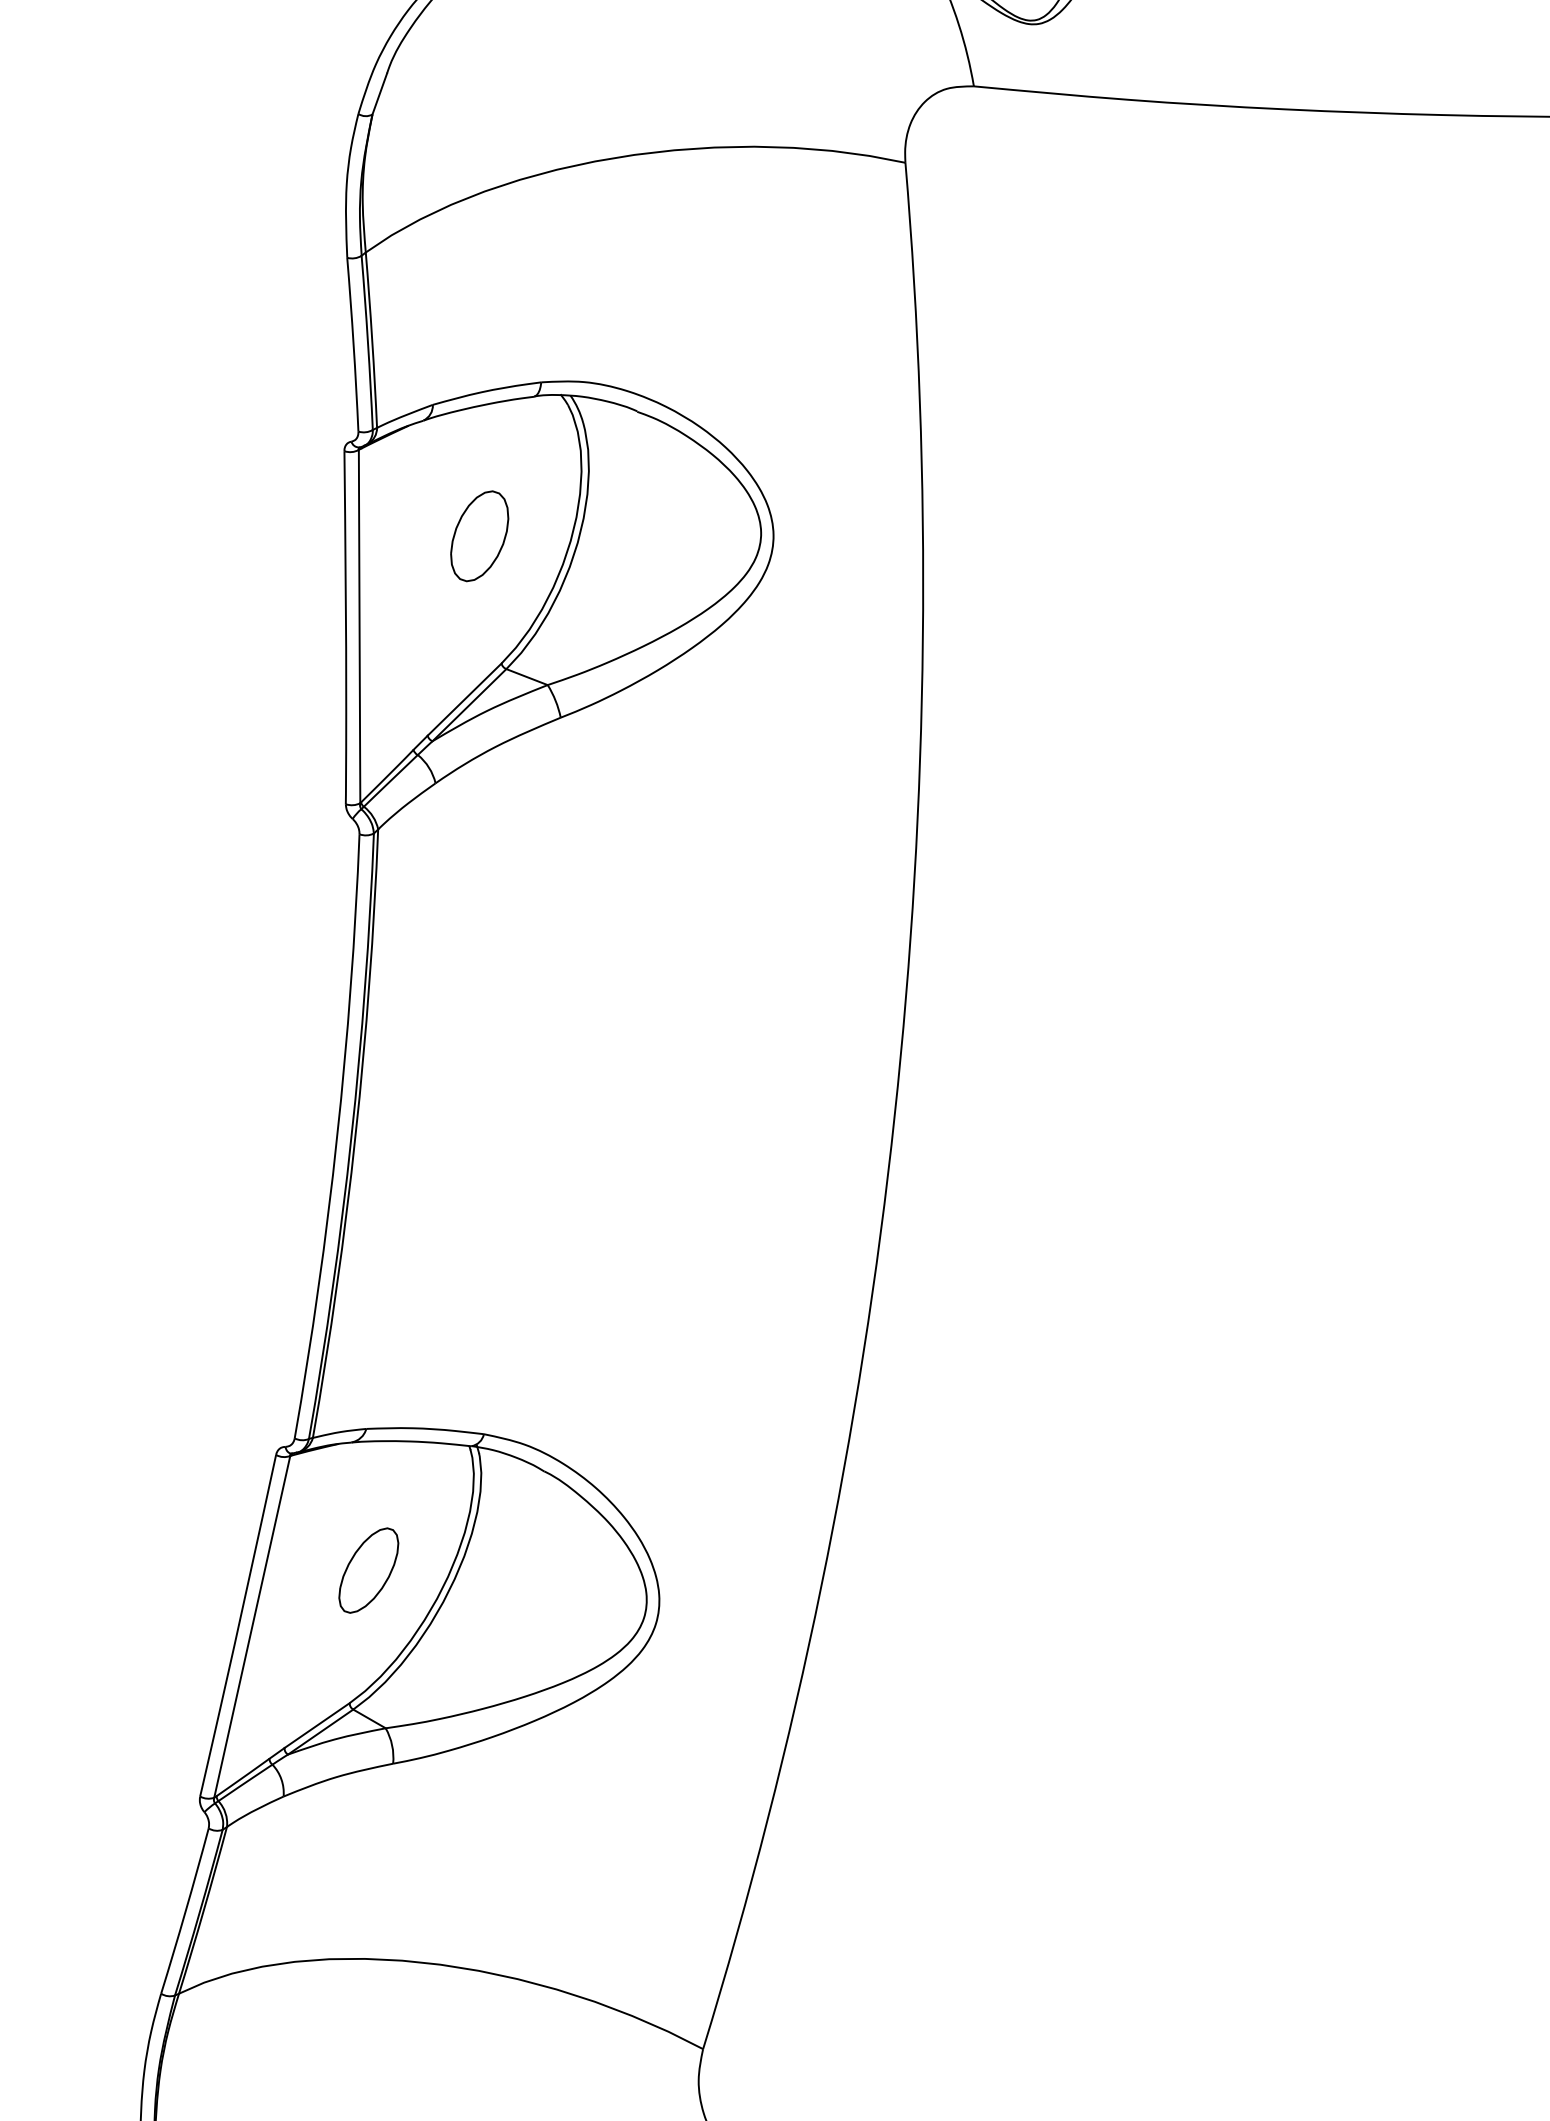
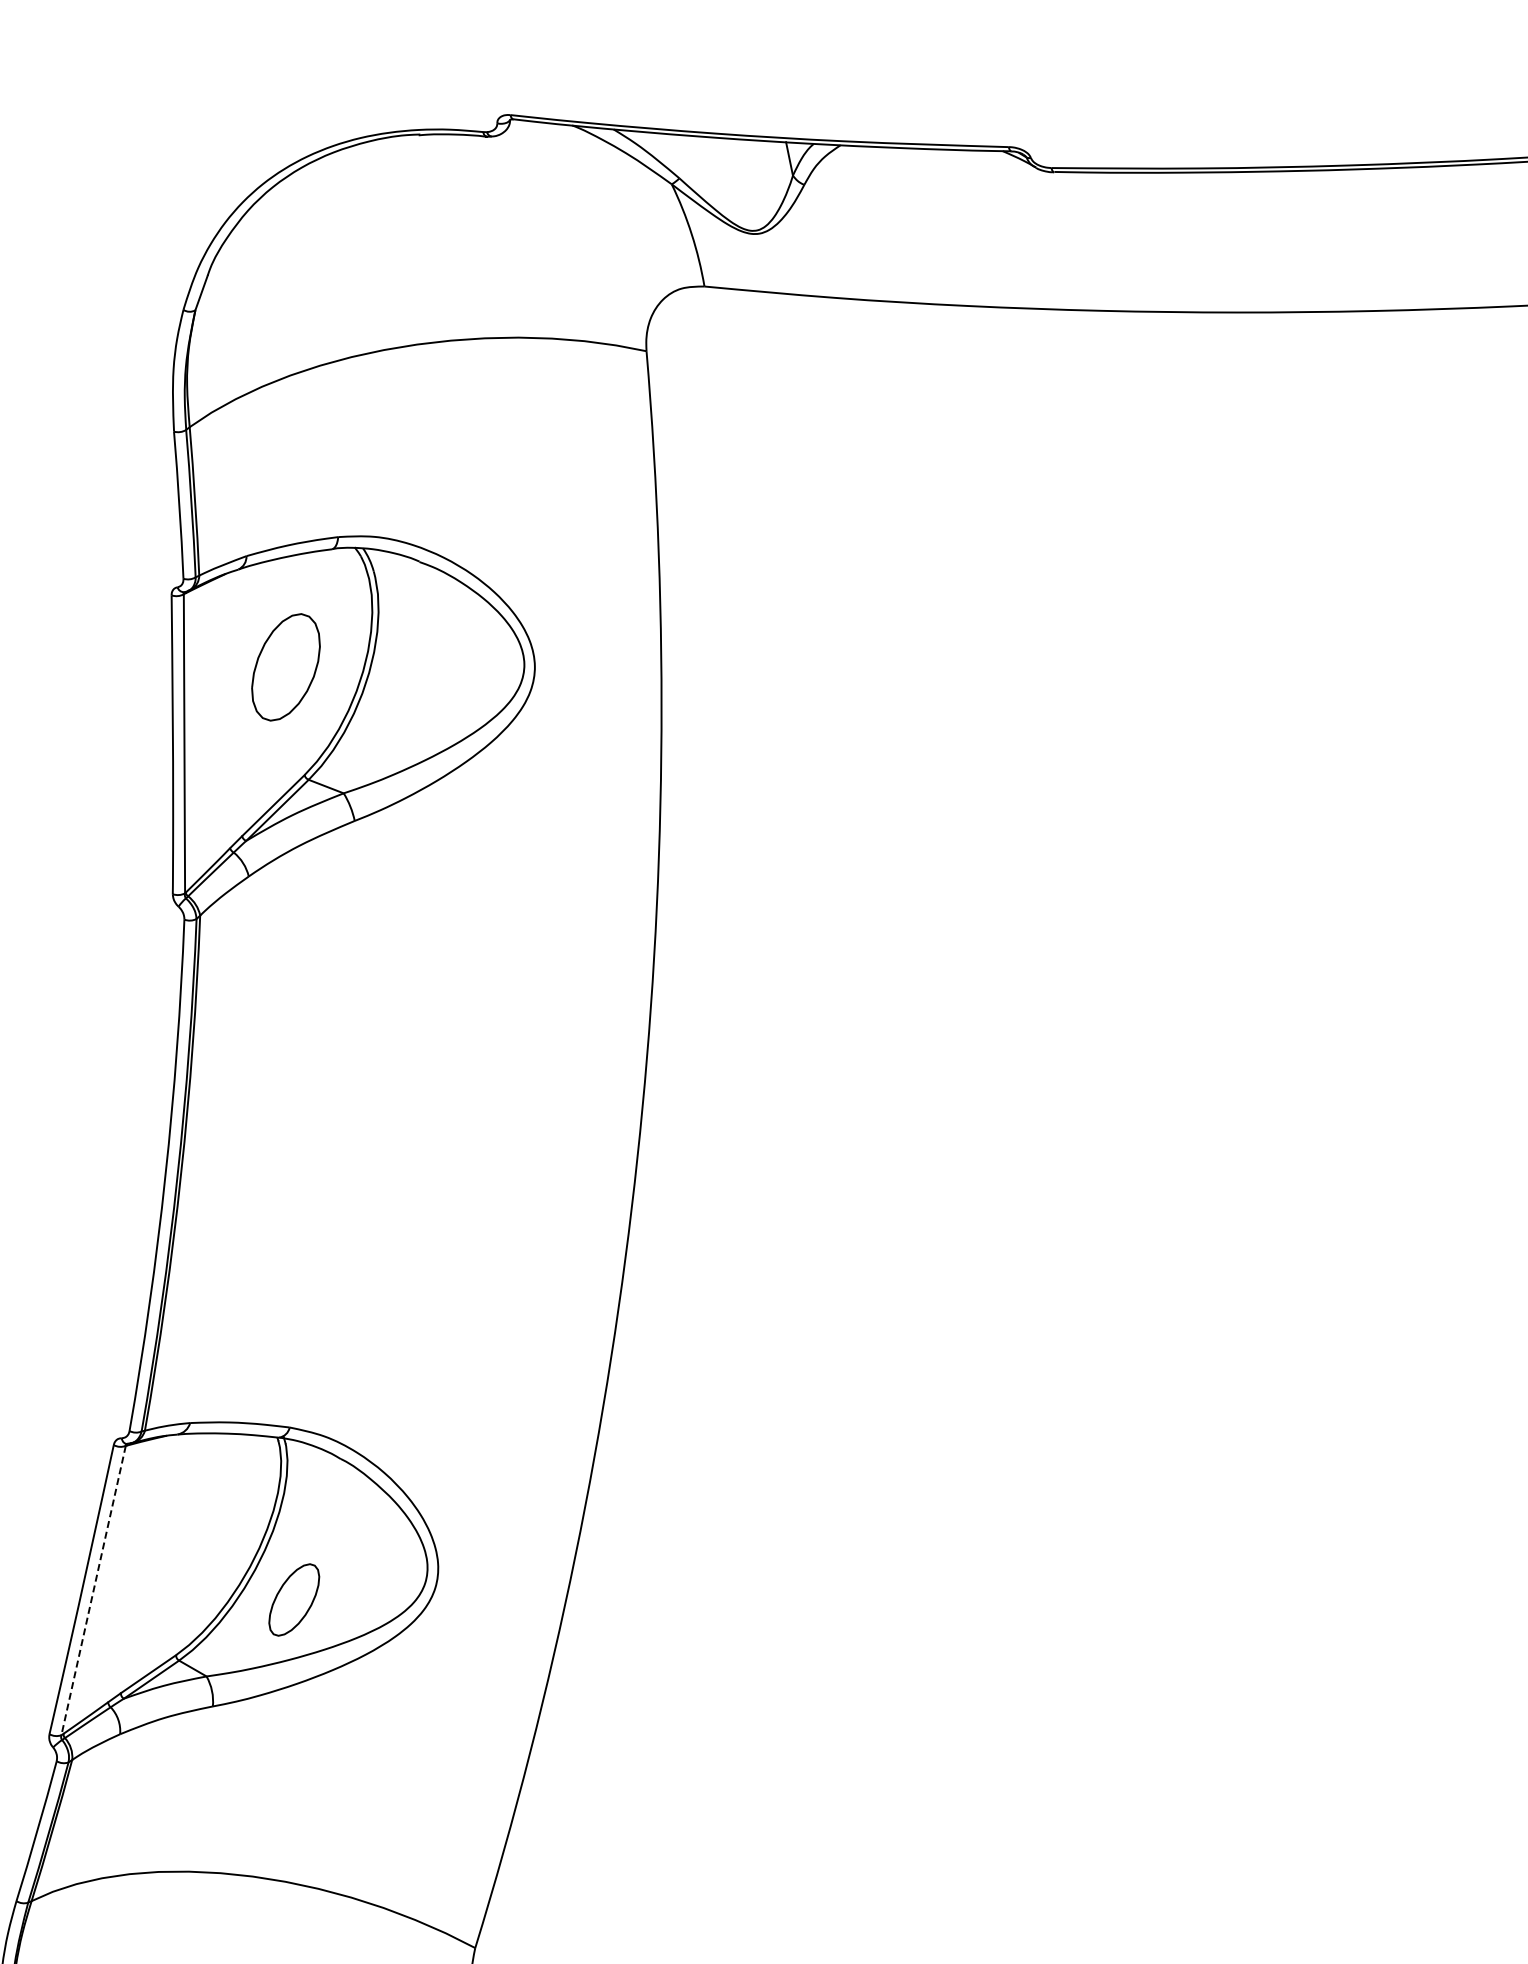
part: (480, 536) -> (286, 667), size x1.4
part: (369, 1570) -> (294, 1599), moved
line: (252, 1627) -> (93, 1591), solid -> dashed

